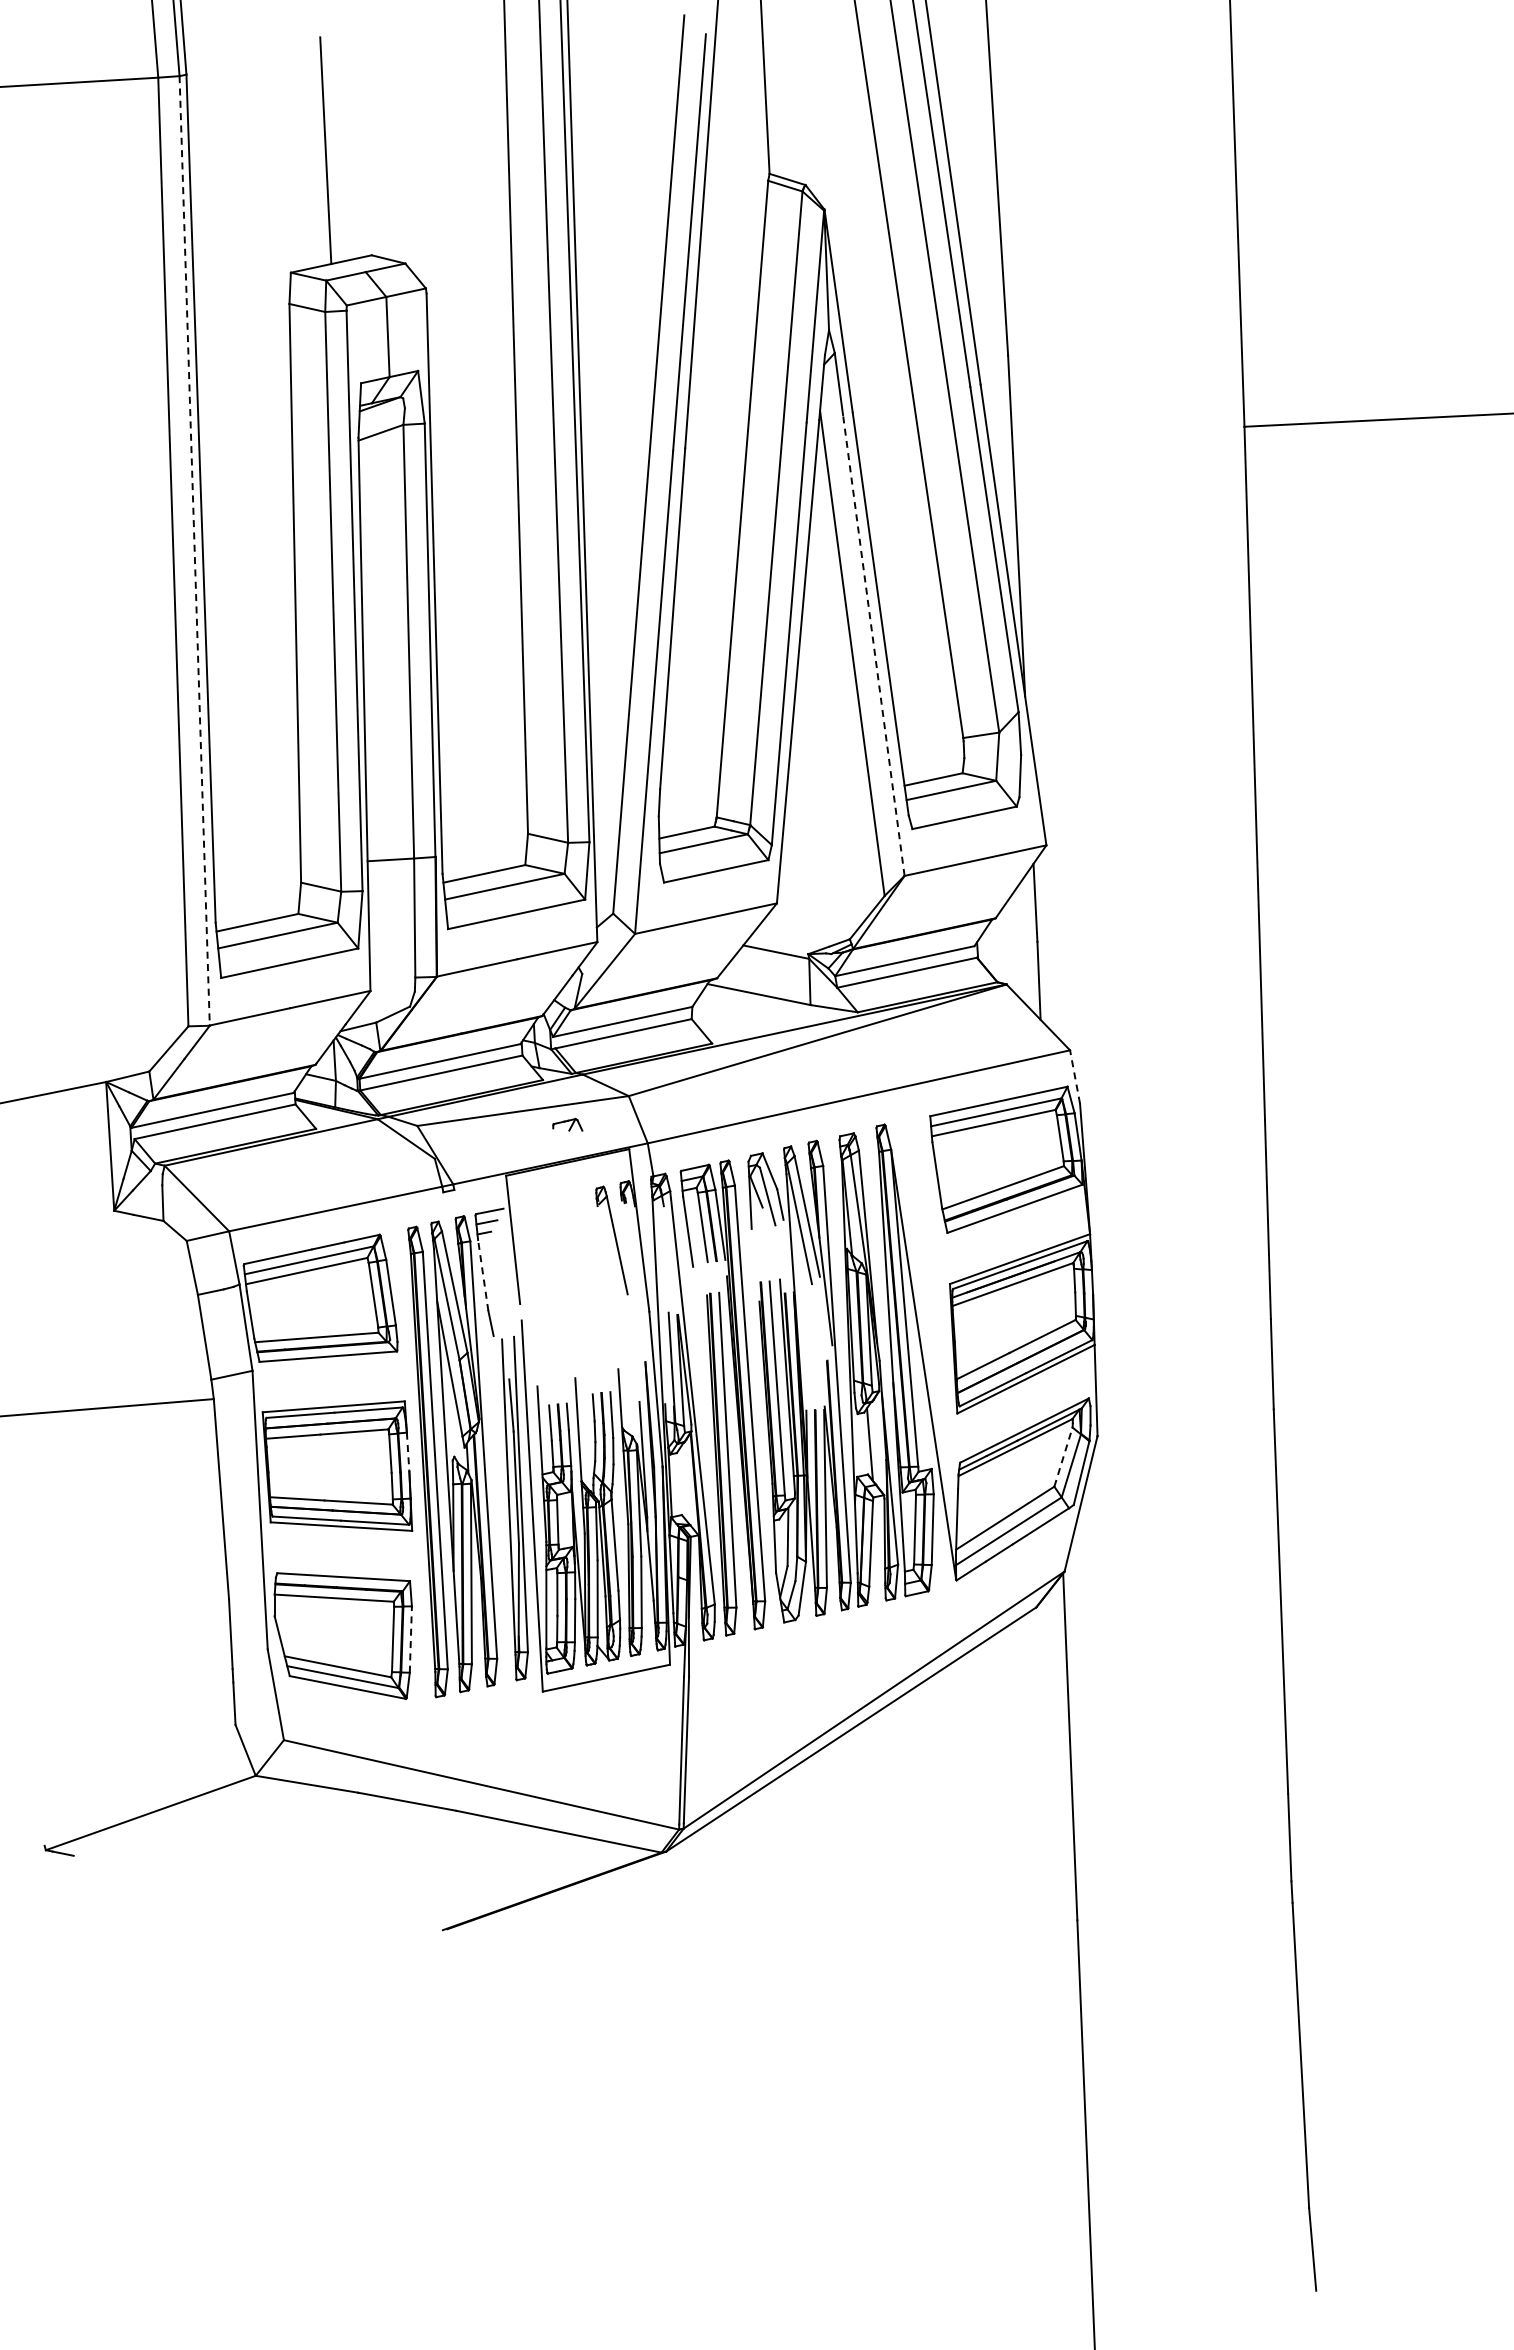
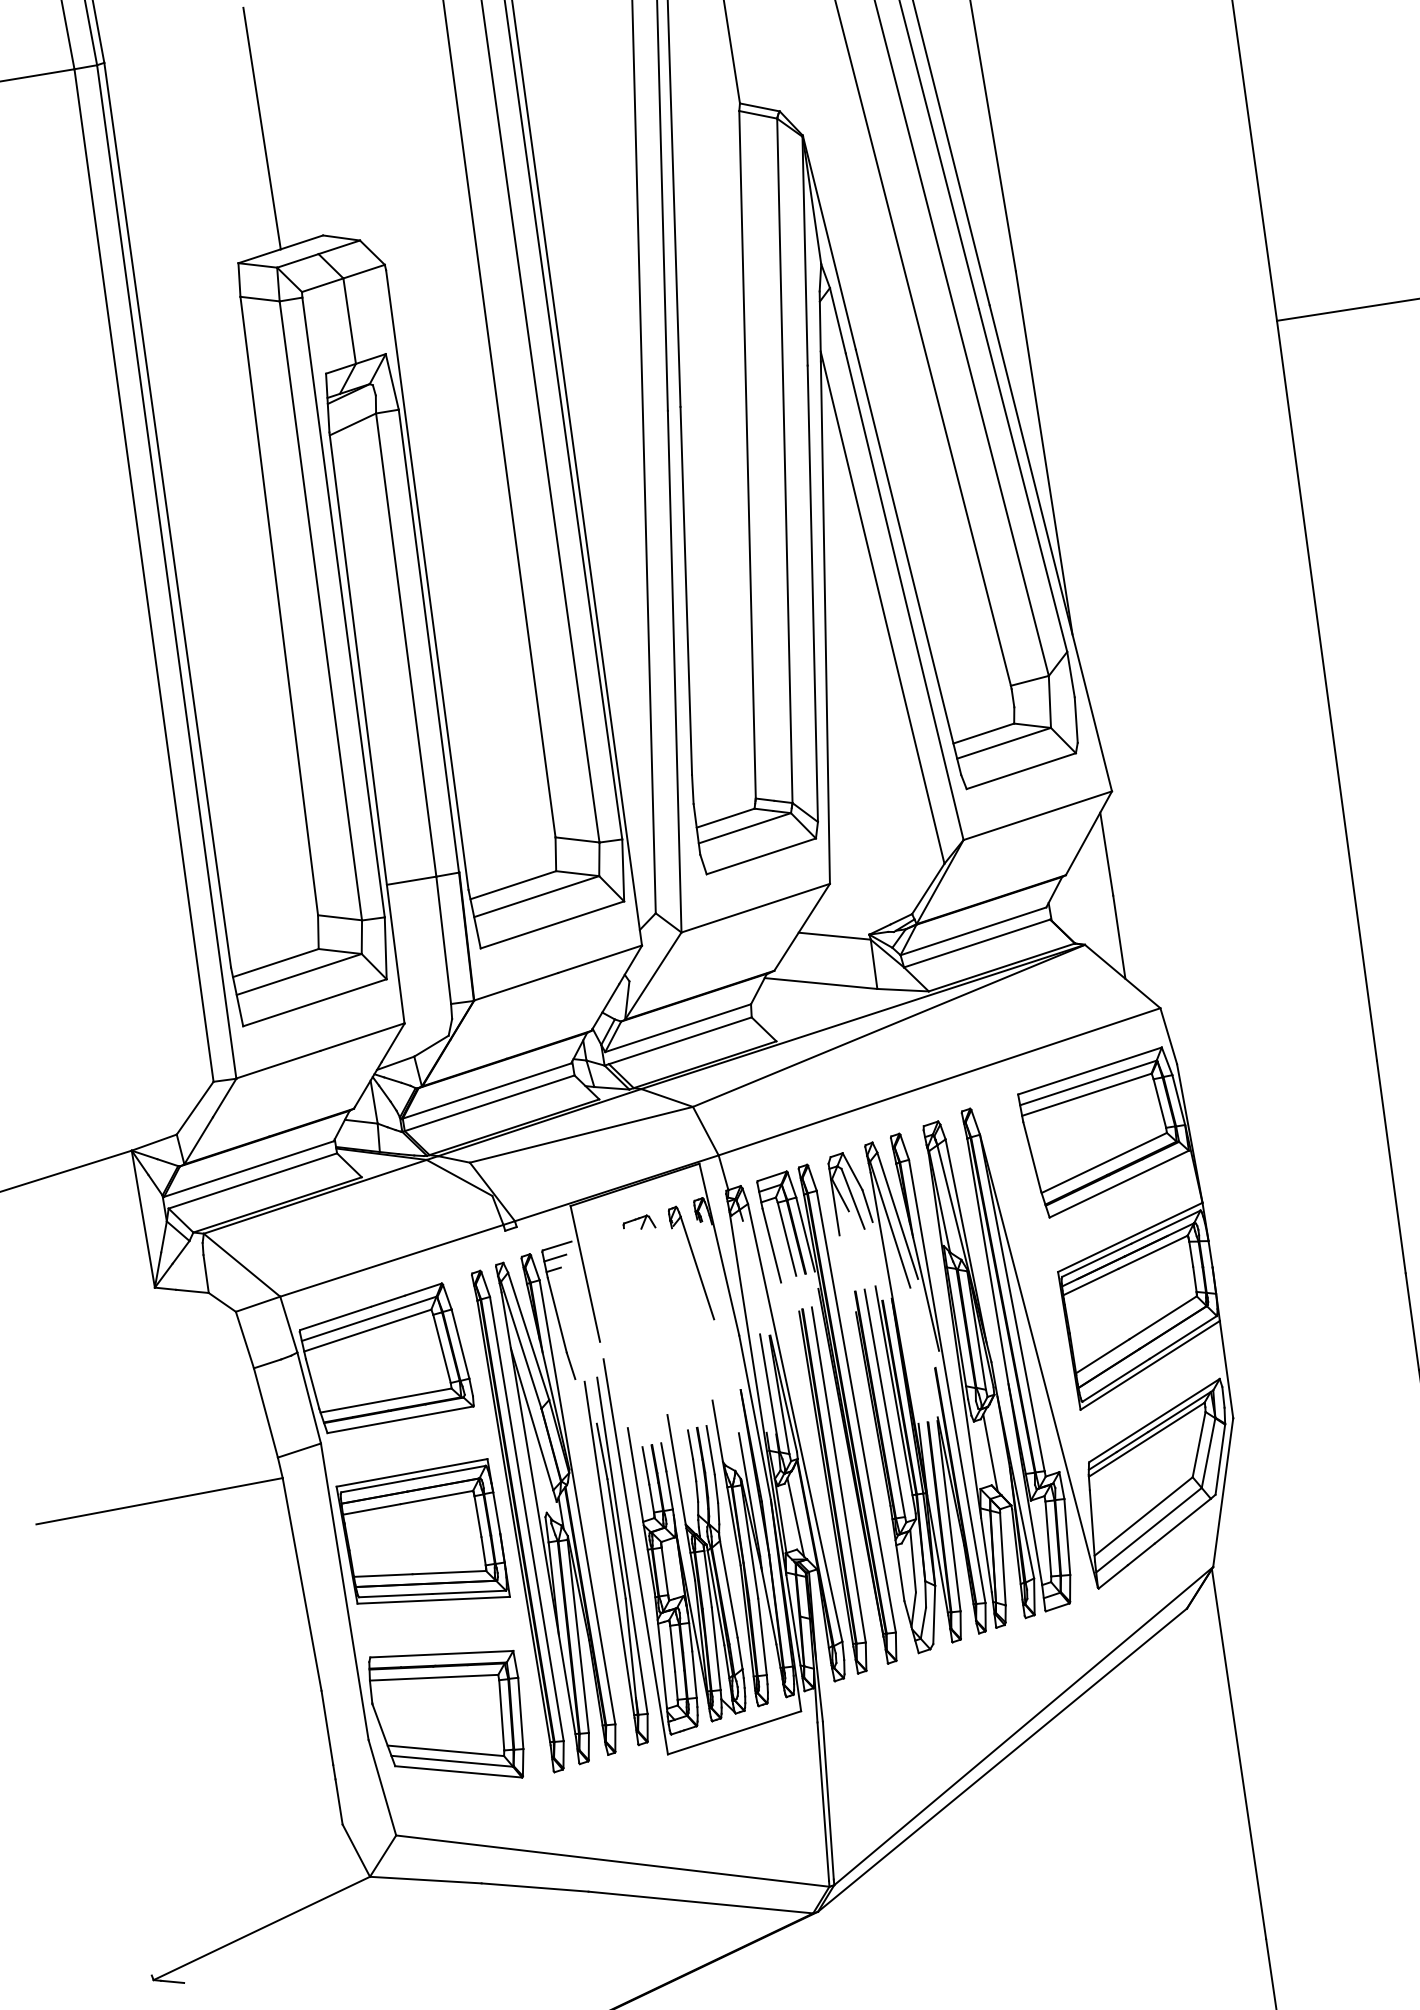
line: (194, 550) -> (166, 571), dashed -> solid
line: (873, 644) -> (904, 595), dashed -> solid
line: (1074, 1076) -> (1168, 1035), dashed -> solid
part: (567, 1124) -> (638, 1222), moved
line: (483, 1275) -> (557, 1315), dashed -> solid
line: (408, 1452) -> (497, 1513), dashed -> solid
line: (1063, 1457) -> (1199, 1445), dashed -> solid
line: (683, 1485) -> (795, 1517), added
line: (410, 1639) -> (520, 1713), dashed -> solid

